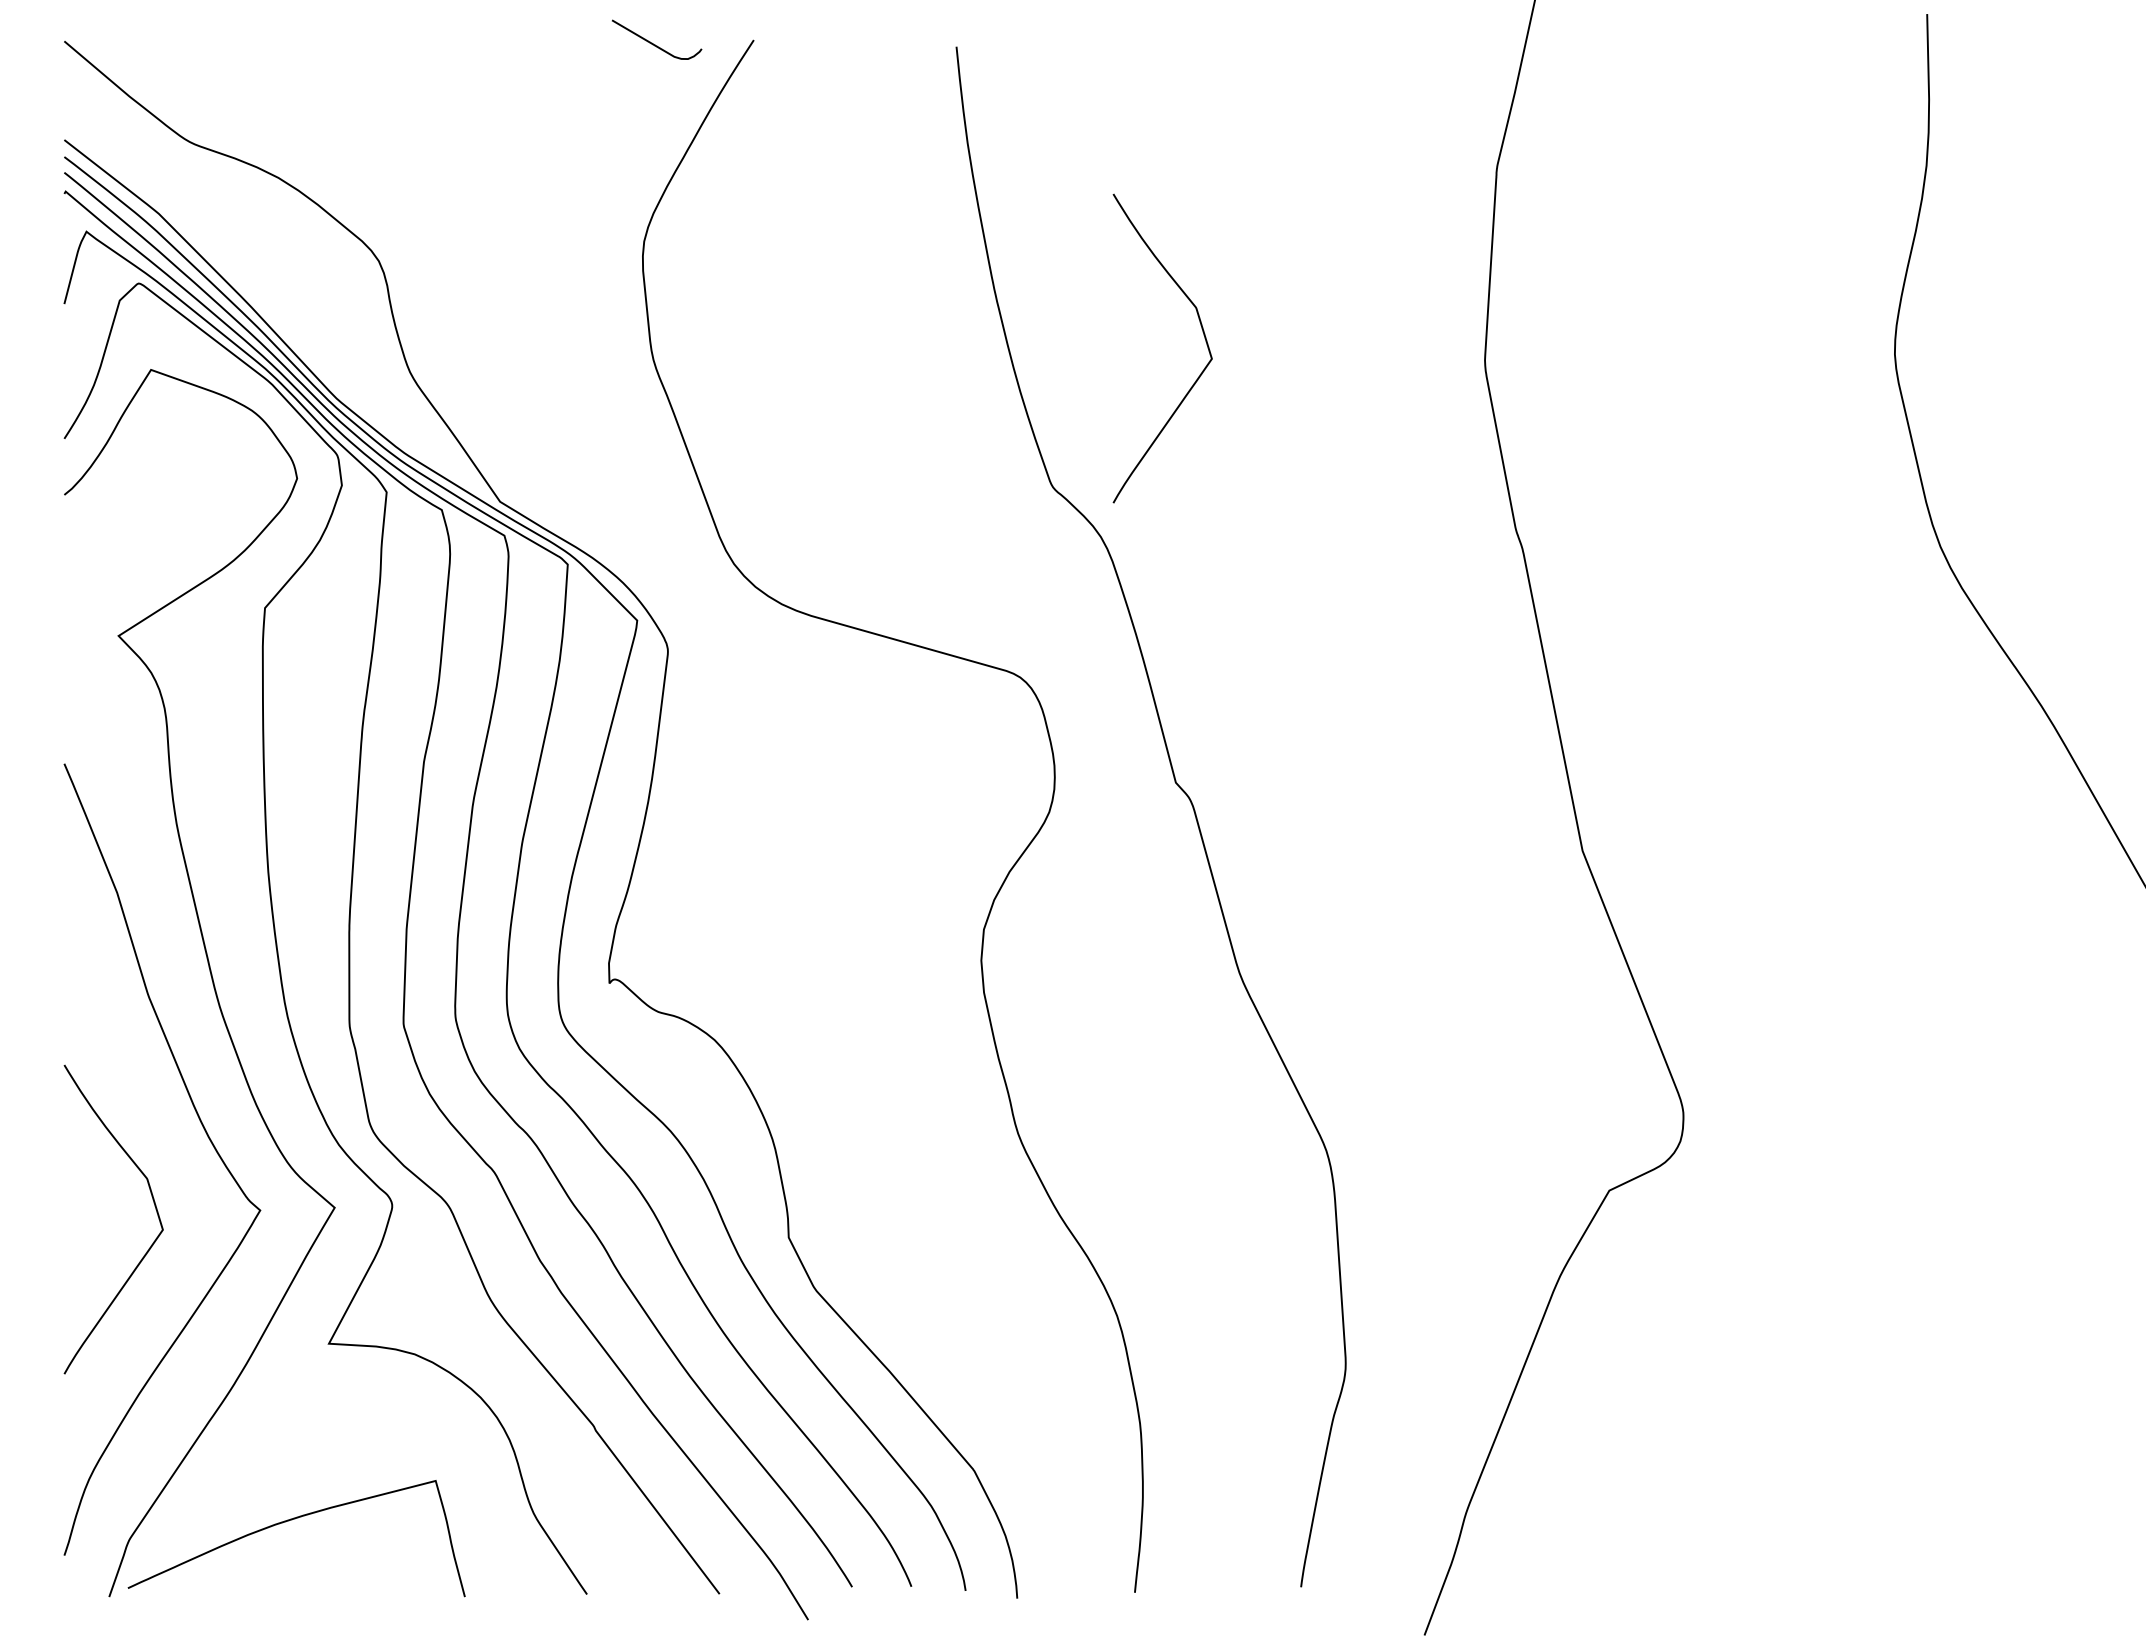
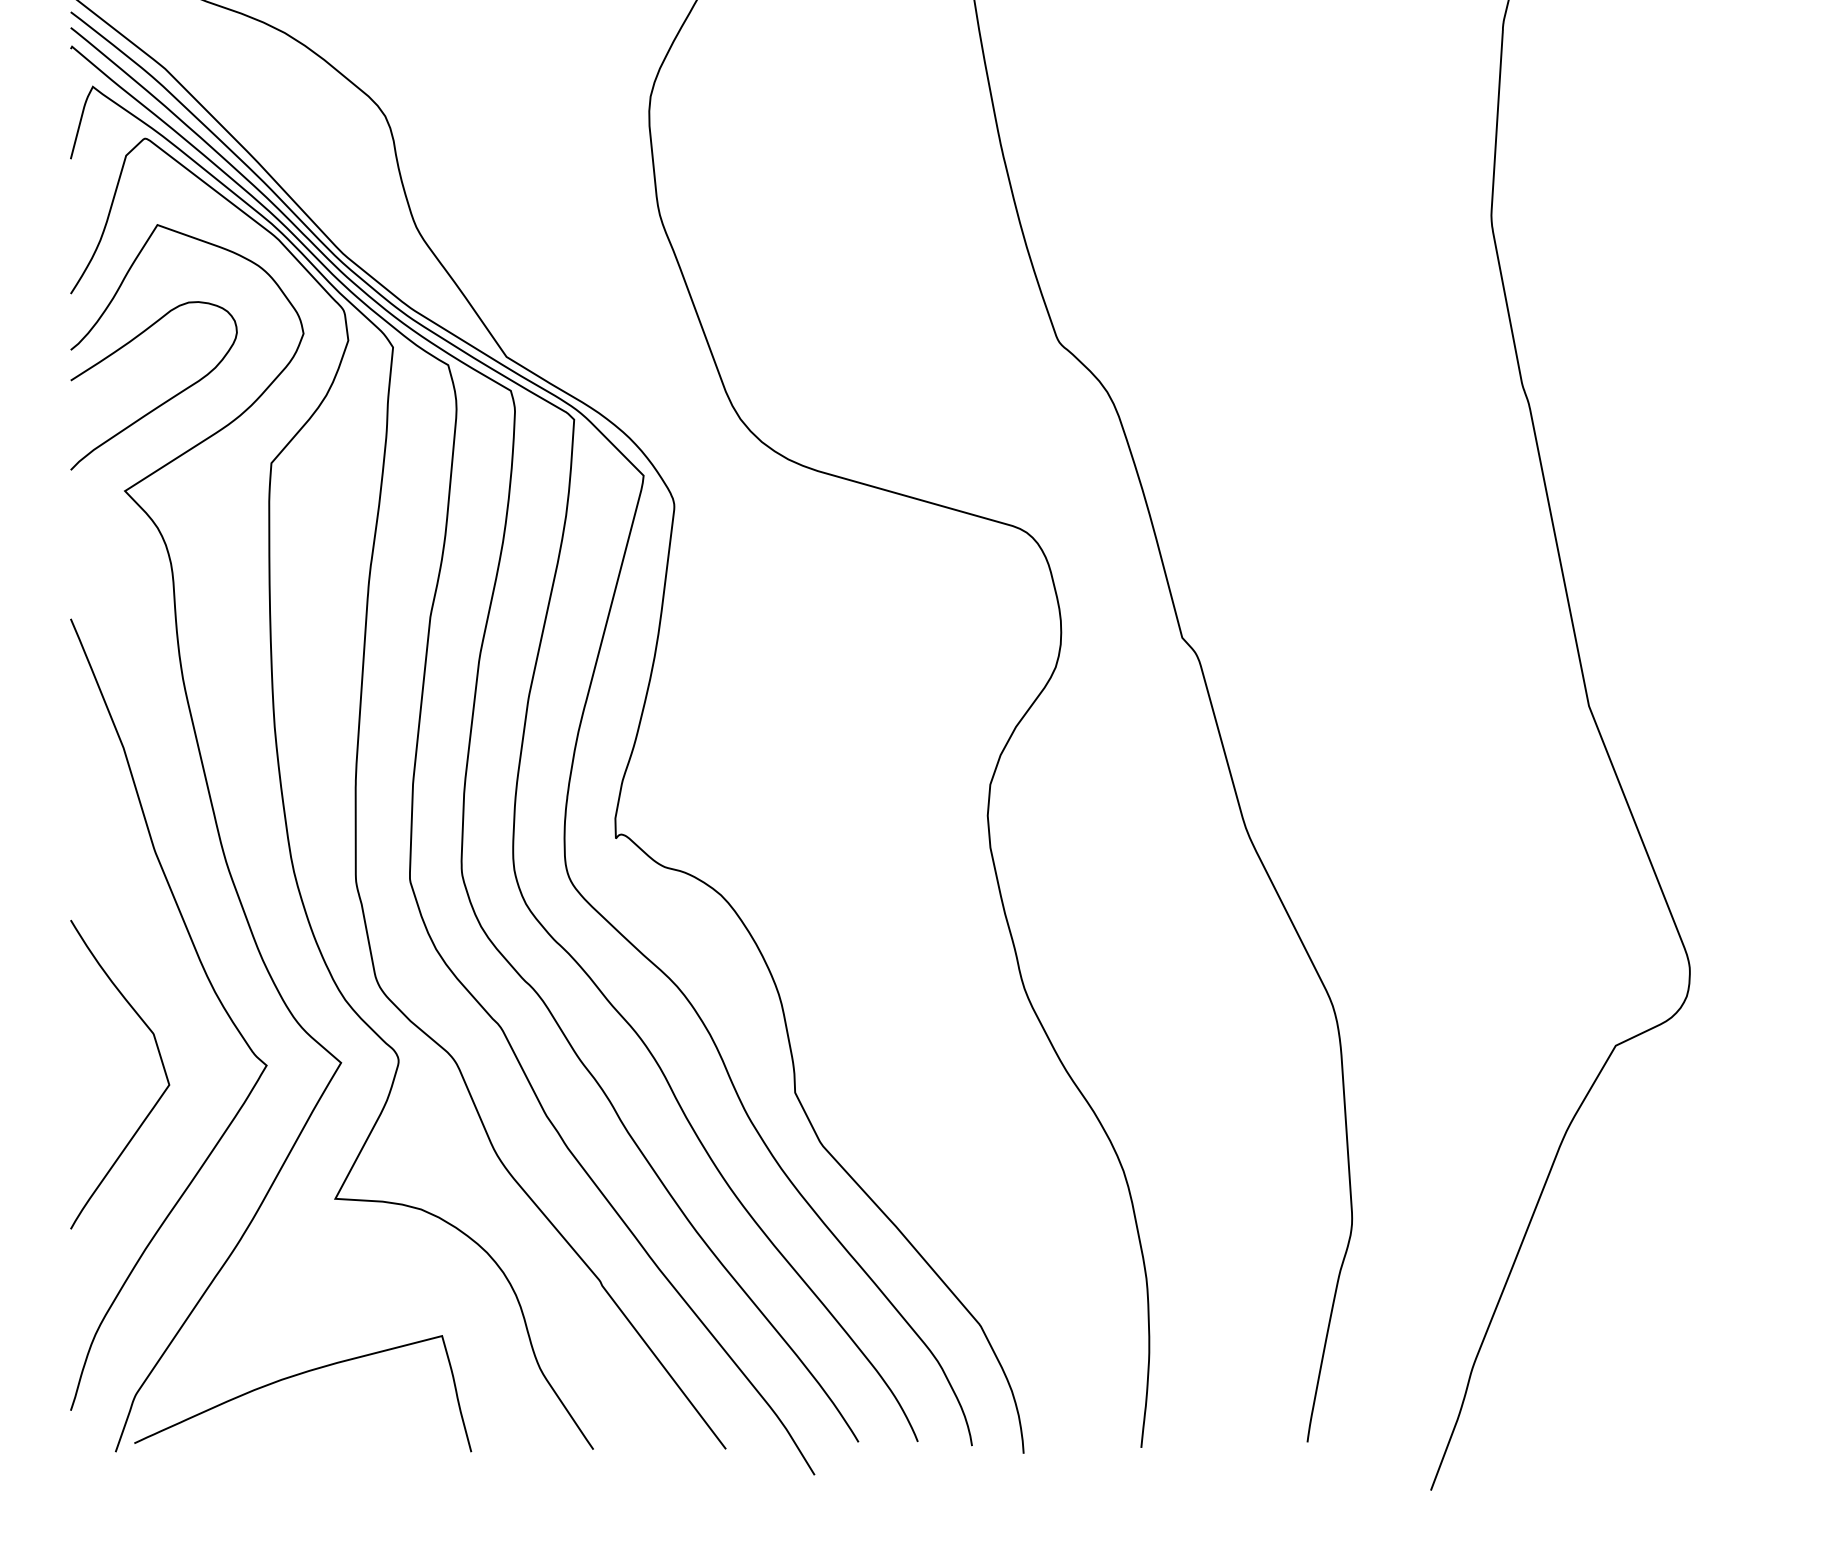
curve: (1203, 335) -> (1209, 190), removed
curve: (159, 545) -> (165, 400), added

